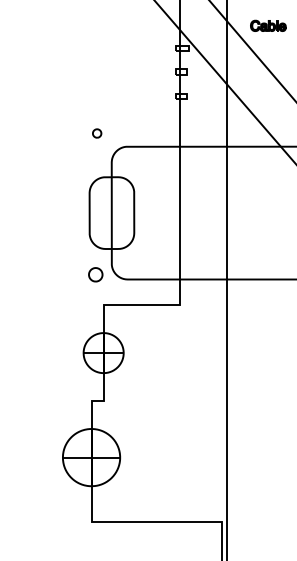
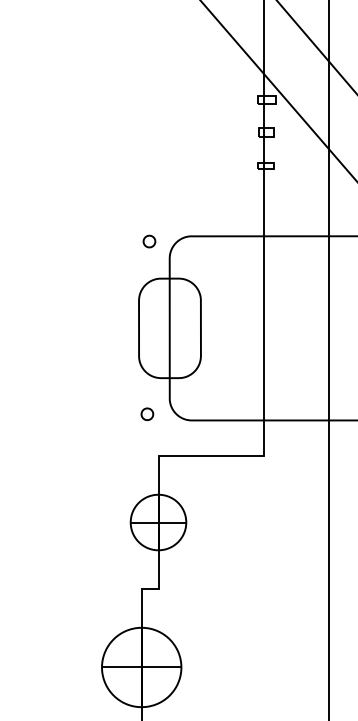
part: (97, 133) -> (149, 241), moved
part: (95, 275) -> (147, 414), size x0.62

